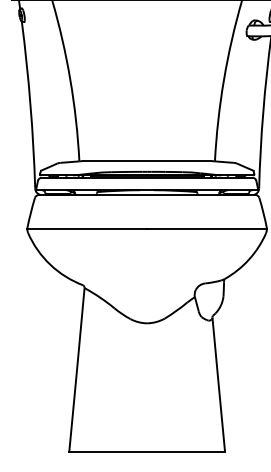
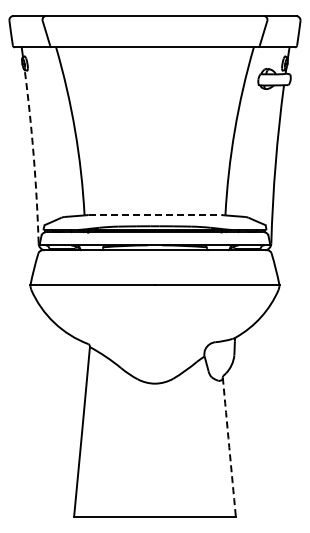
arc: (30, 104) -> (33, 156), solid -> dashed
line: (147, 160) -> (155, 214), solid -> dashed
arc: (218, 384) -> (229, 447), solid -> dashed

